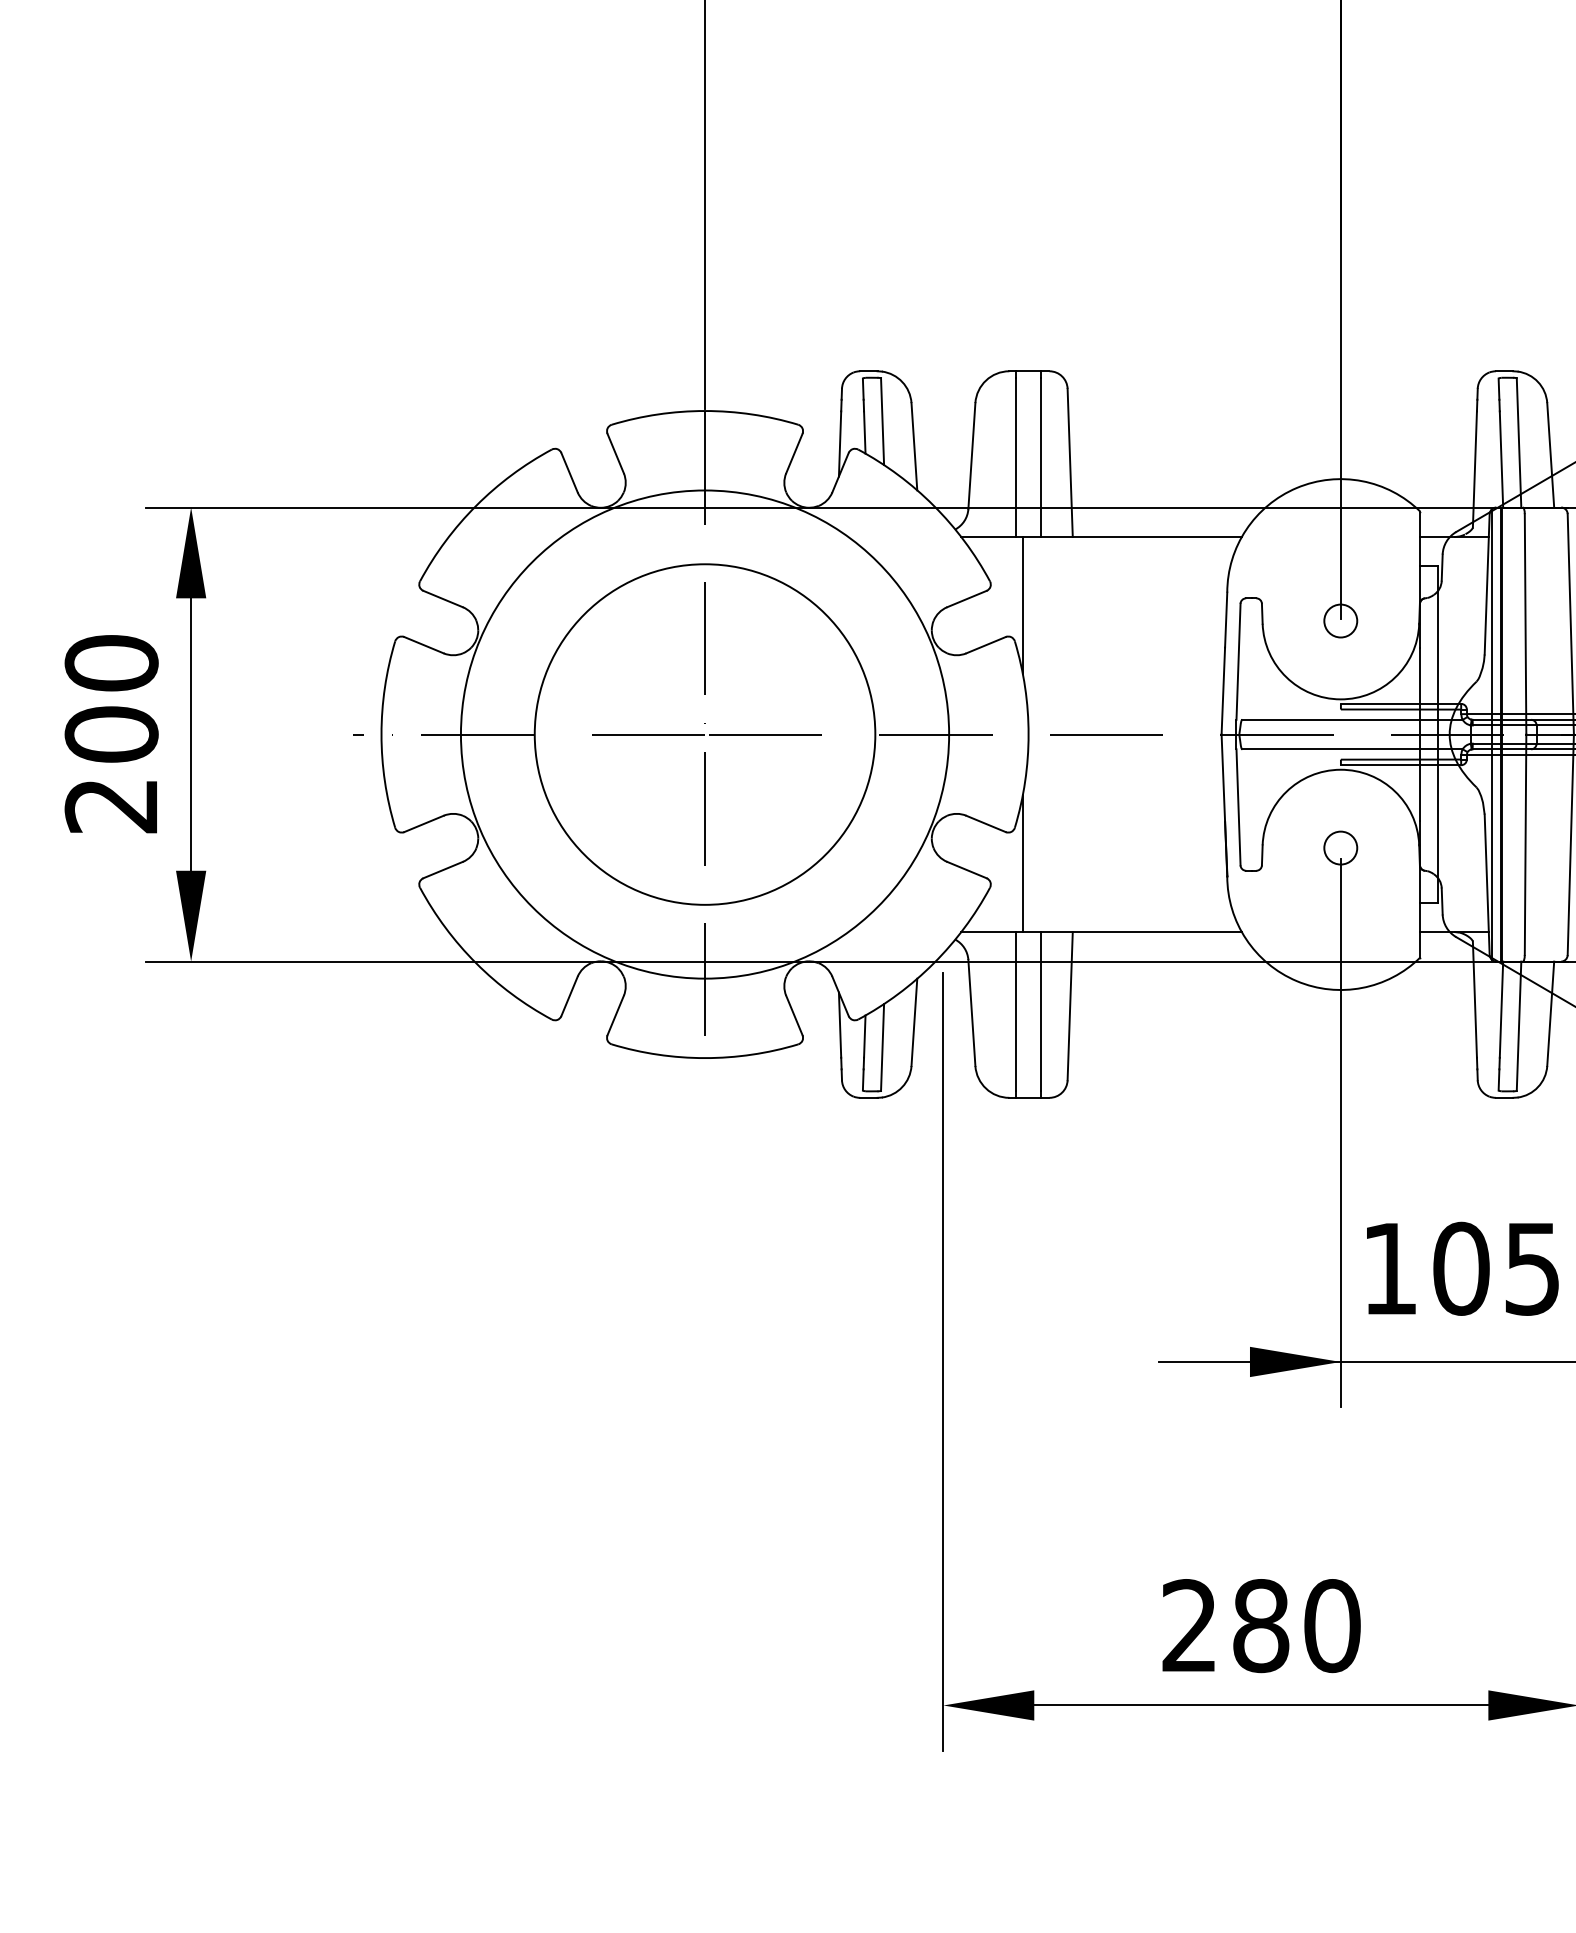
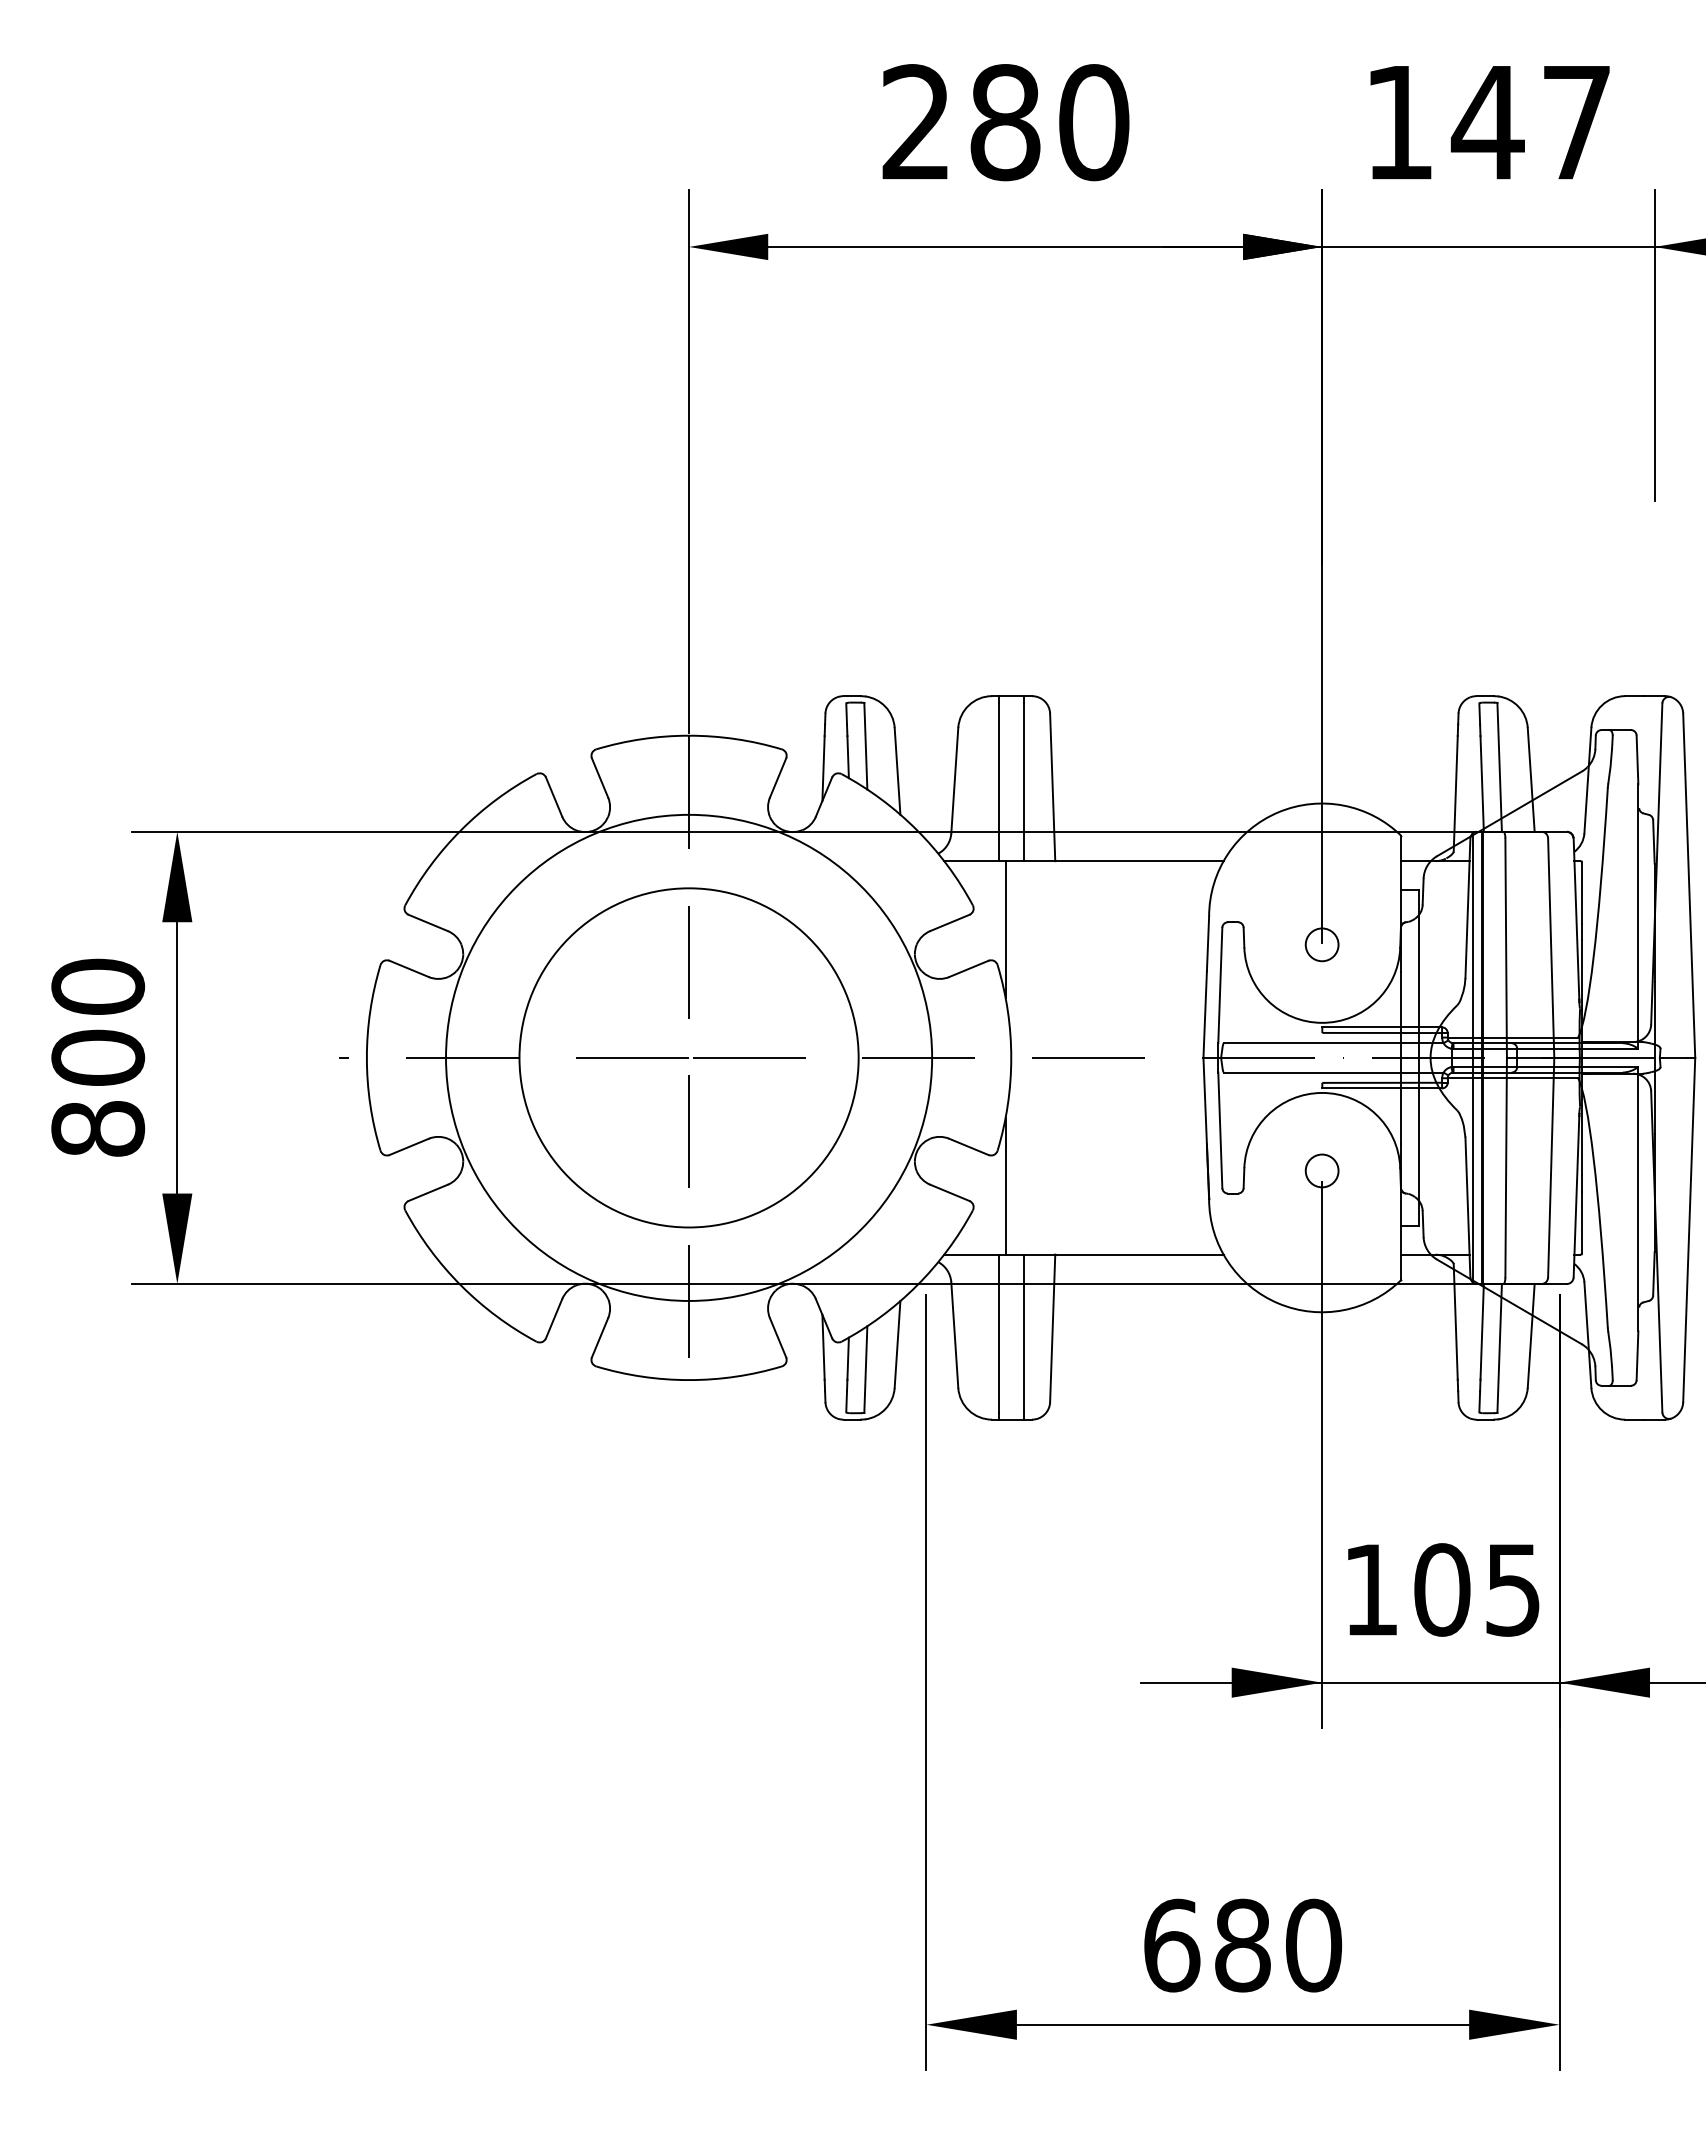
text: (111, 805) -> (98, 1128), 200 -> 800
text: (1190, 1625) -> (1172, 1945), 280 -> 680

